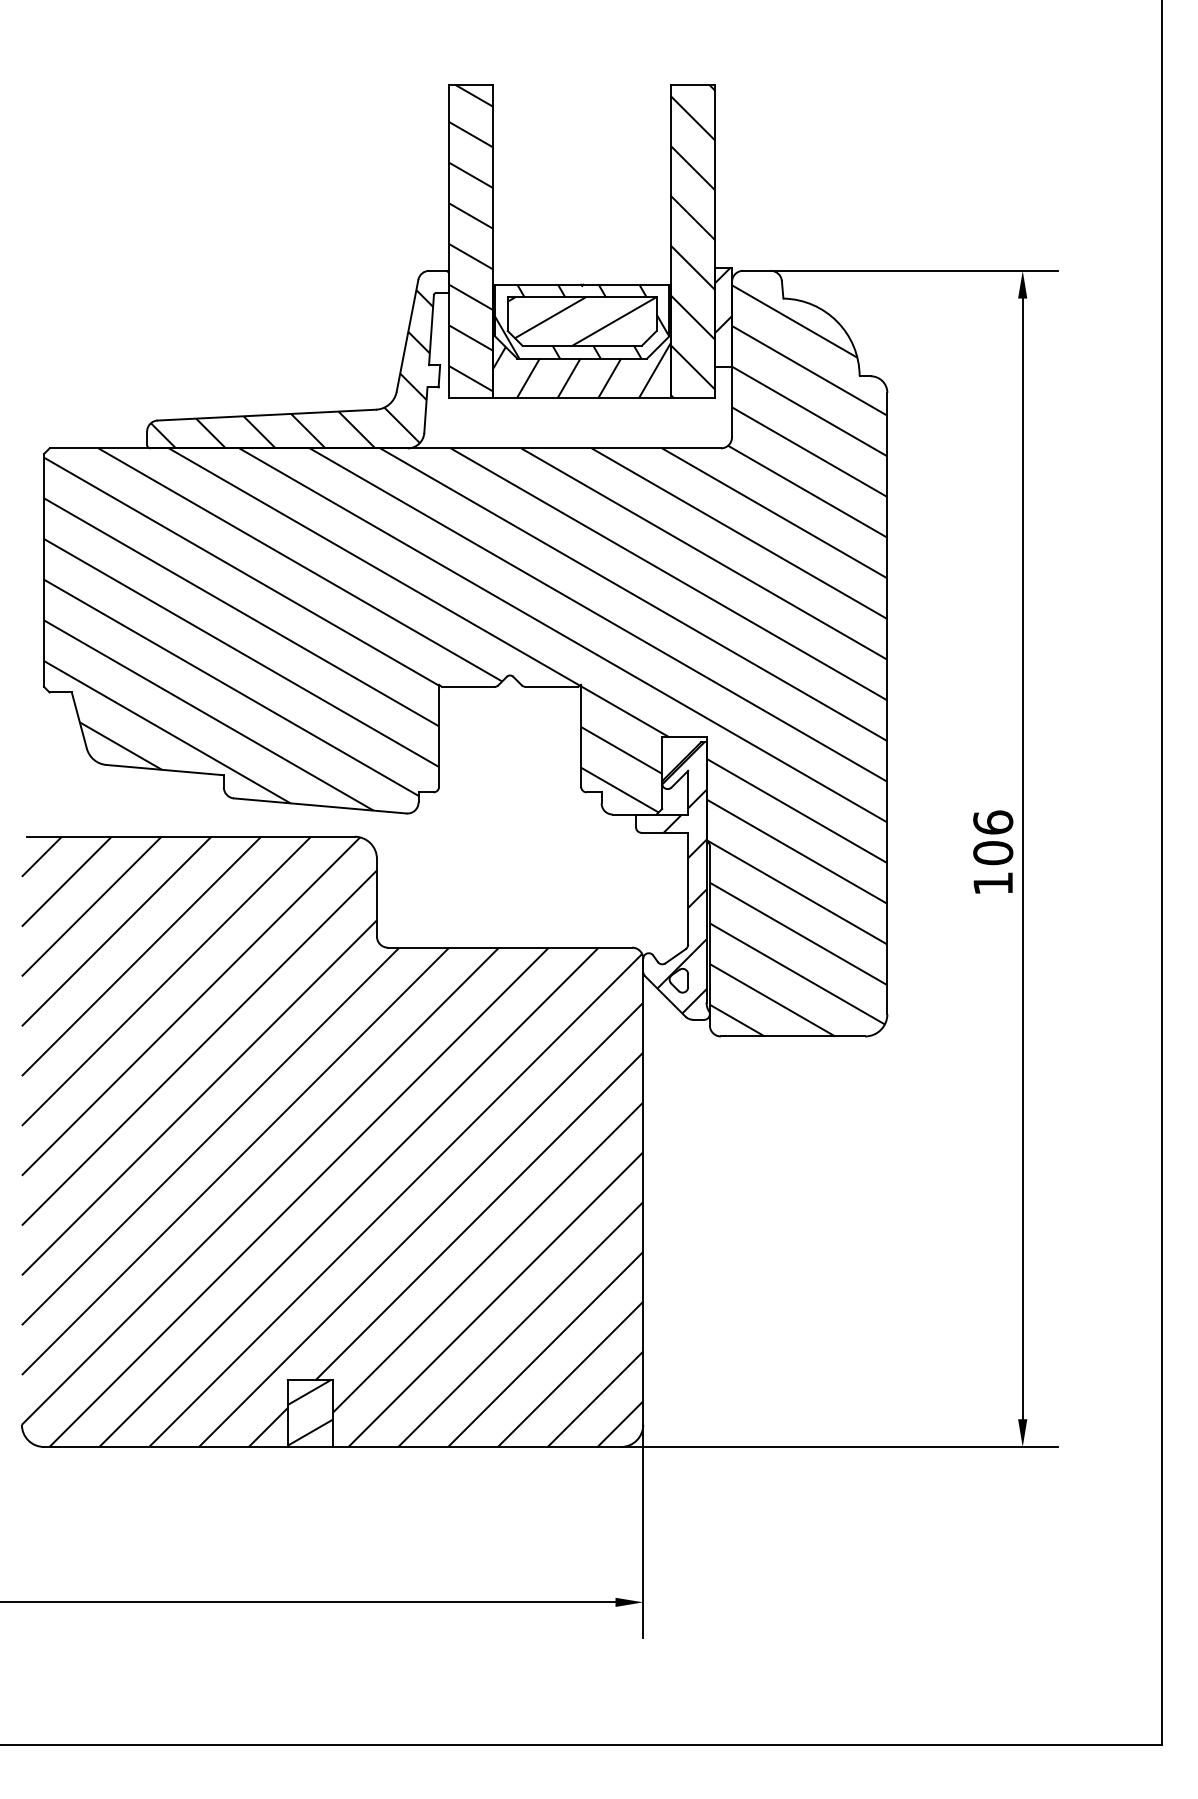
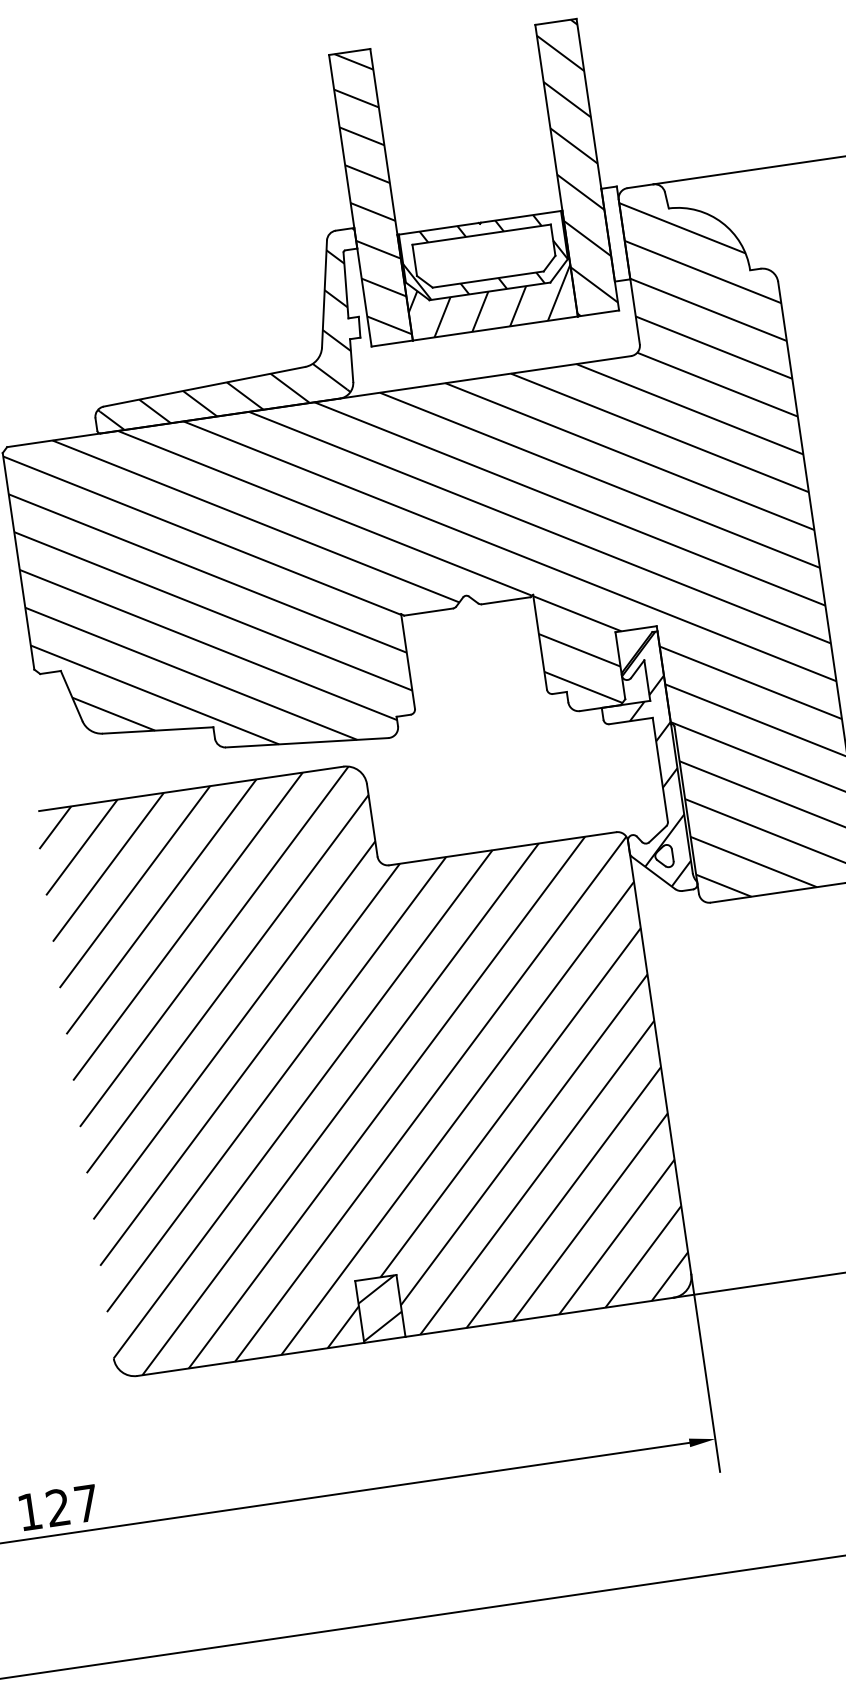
hatch: (723, 317) -> (615, 234), removed
hatch: (581, 321) -> (484, 257), removed

